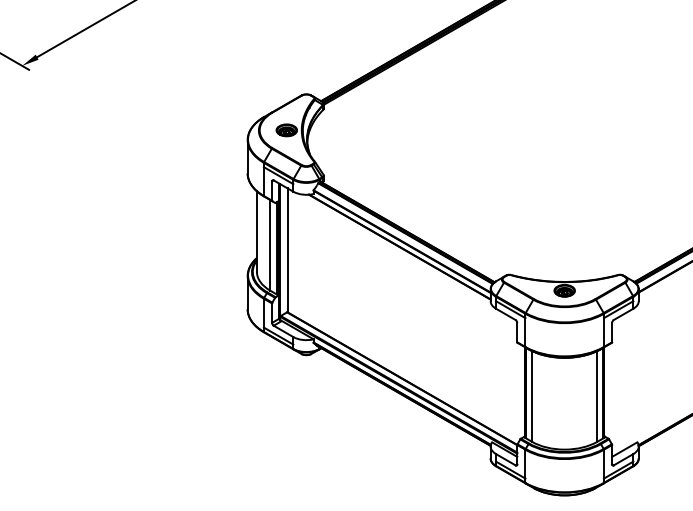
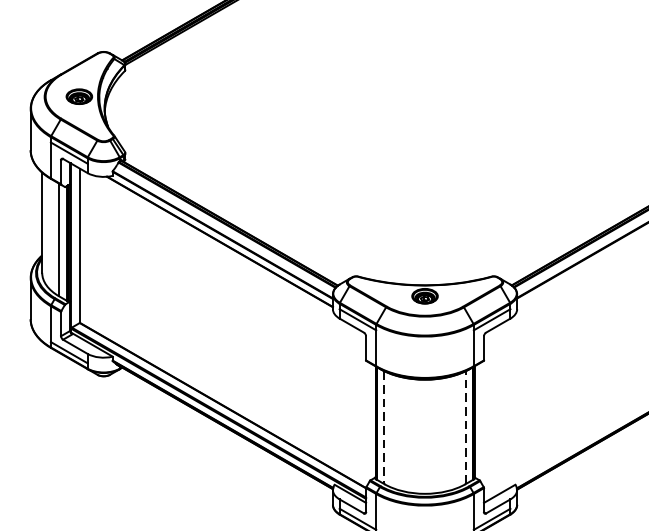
line: (597, 395) -> (465, 426), solid -> dashed
line: (532, 396) -> (384, 427), solid -> dashed

